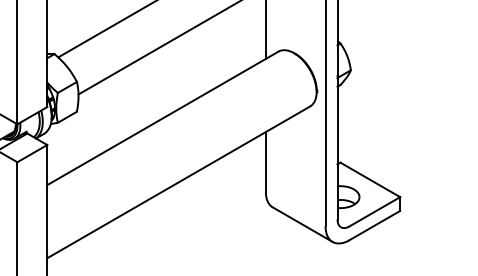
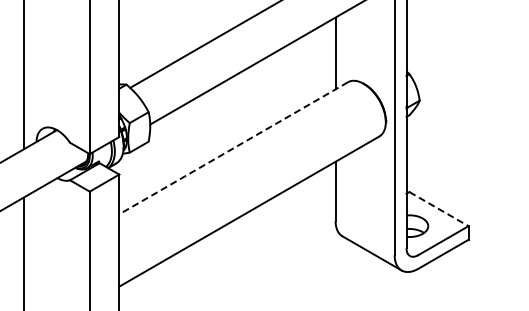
line: (162, 118) -> (233, 148), solid -> dashed
line: (370, 180) -> (439, 209), solid -> dashed

